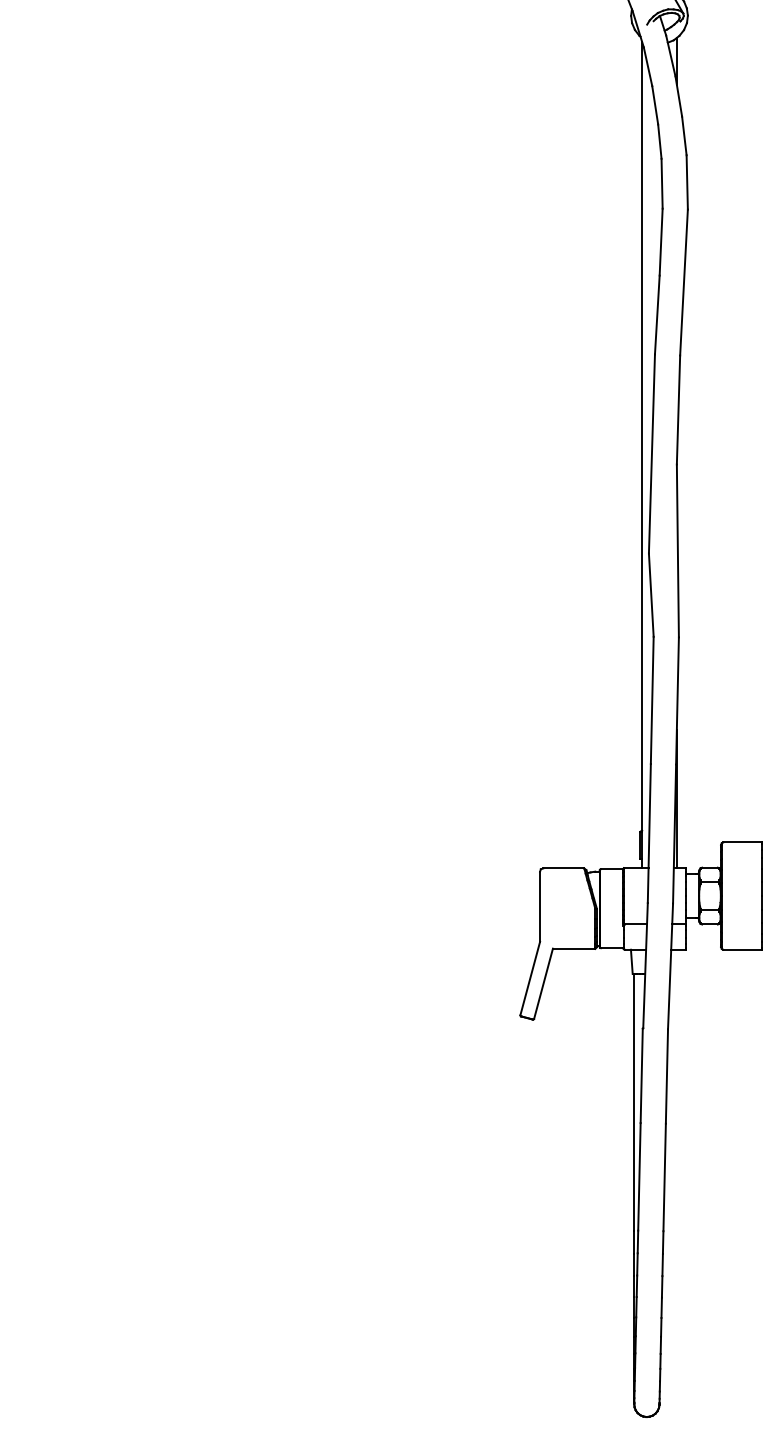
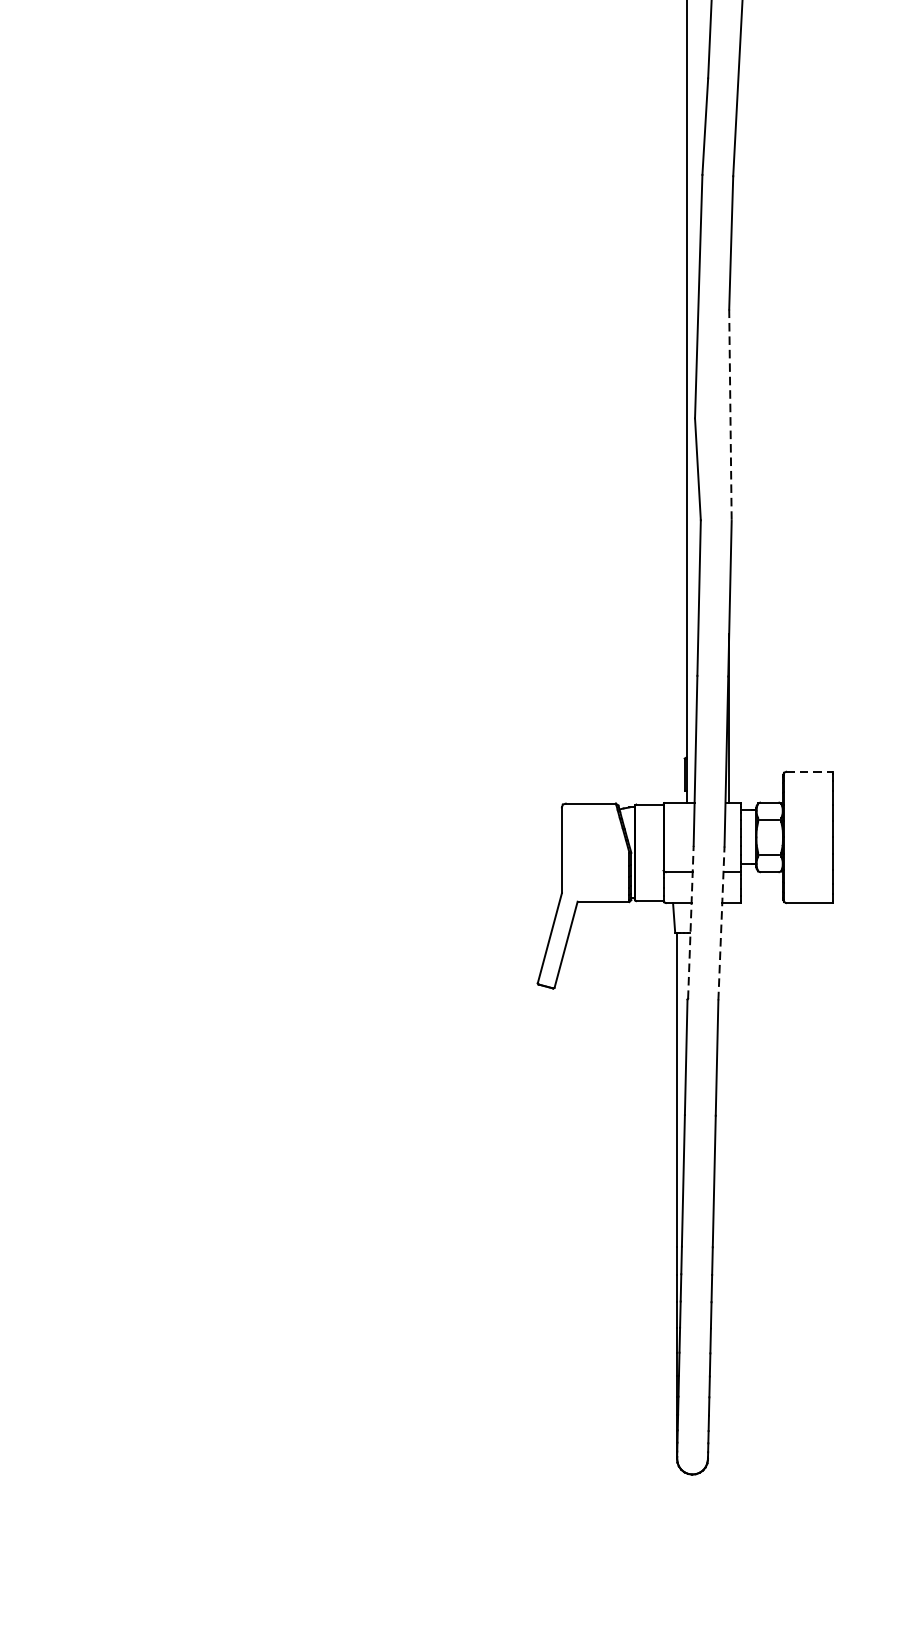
line: (677, 551) -> (729, 415), solid -> dashed
line: (743, 842) -> (810, 771), solid -> dashed
line: (645, 965) -> (690, 922), solid -> dashed
line: (670, 966) -> (721, 923), solid -> dashed

